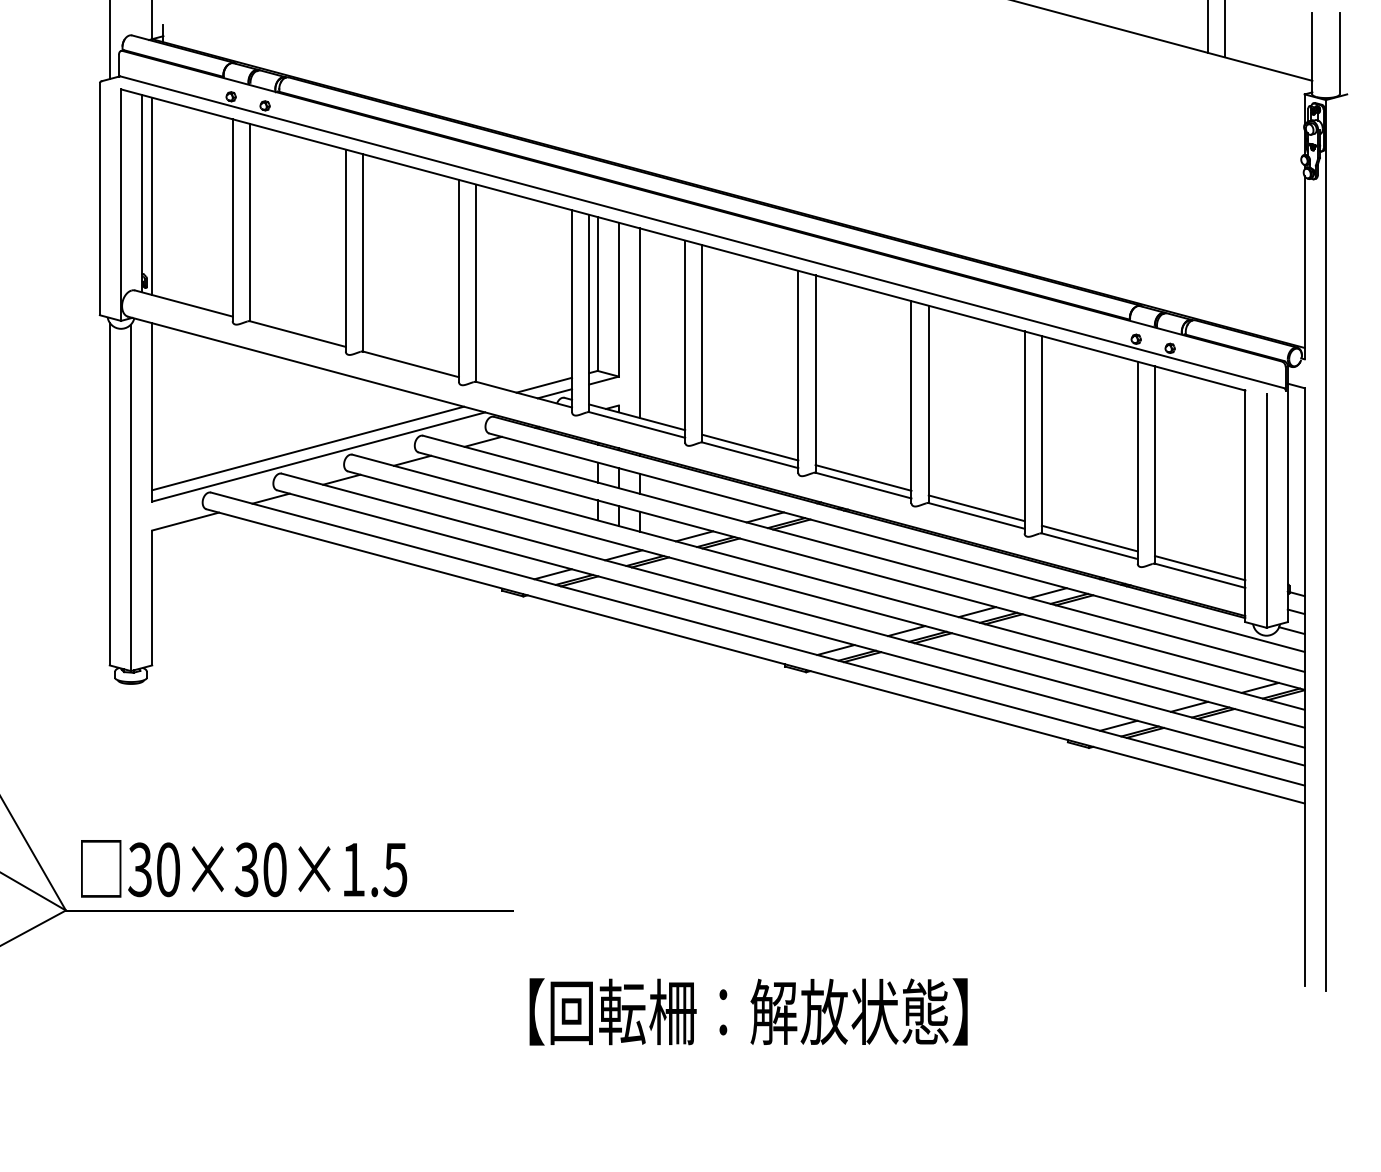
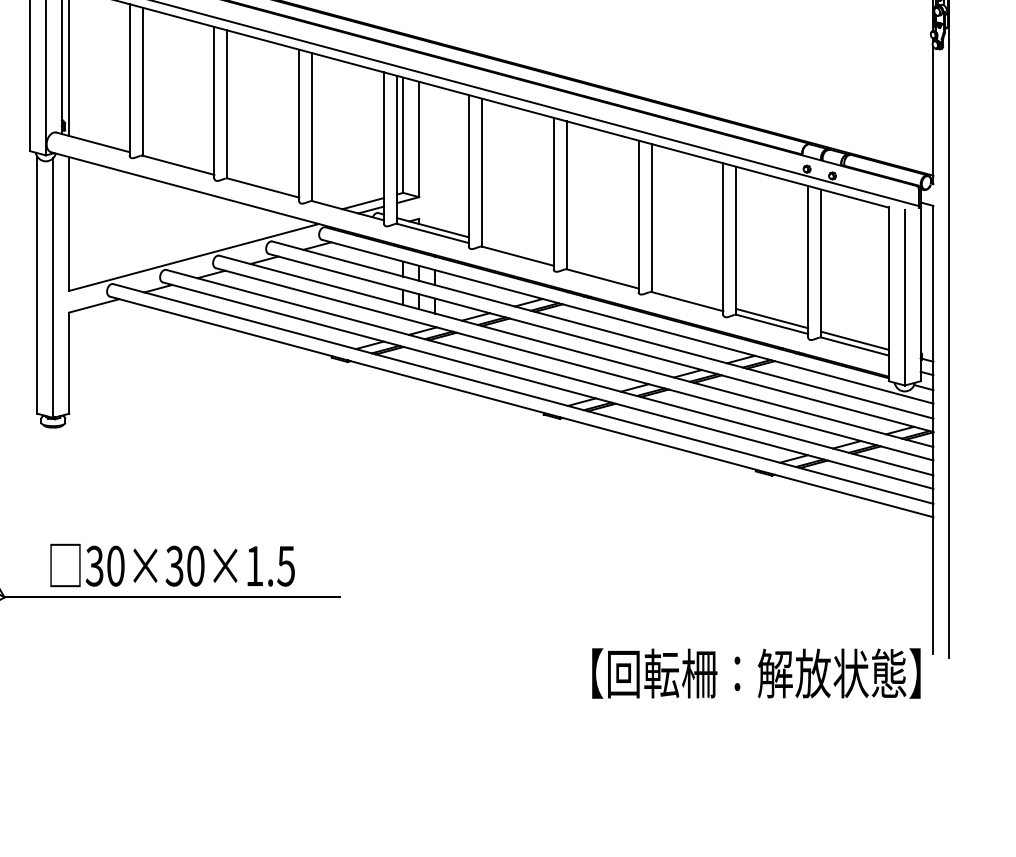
line: (640, 323) -> (435, 157), removed
line: (750, 447) -> (517, 250), removed
line: (308, 448) -> (186, 251), removed
line: (863, 477) -> (602, 272), removed
line: (976, 508) -> (687, 296), removed
text: (244, 868) -> (172, 565), moved
text: (748, 1011) -> (756, 673), moved

